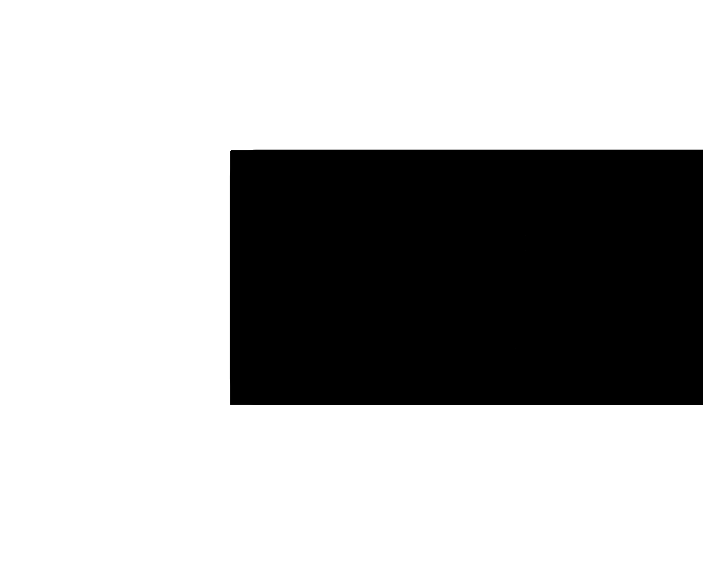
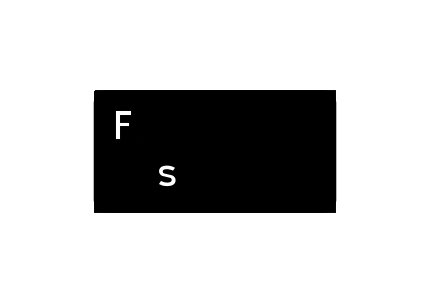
fill: (291, 222) -> (123, 125), removed
fill: (382, 327) -> (166, 175), removed

